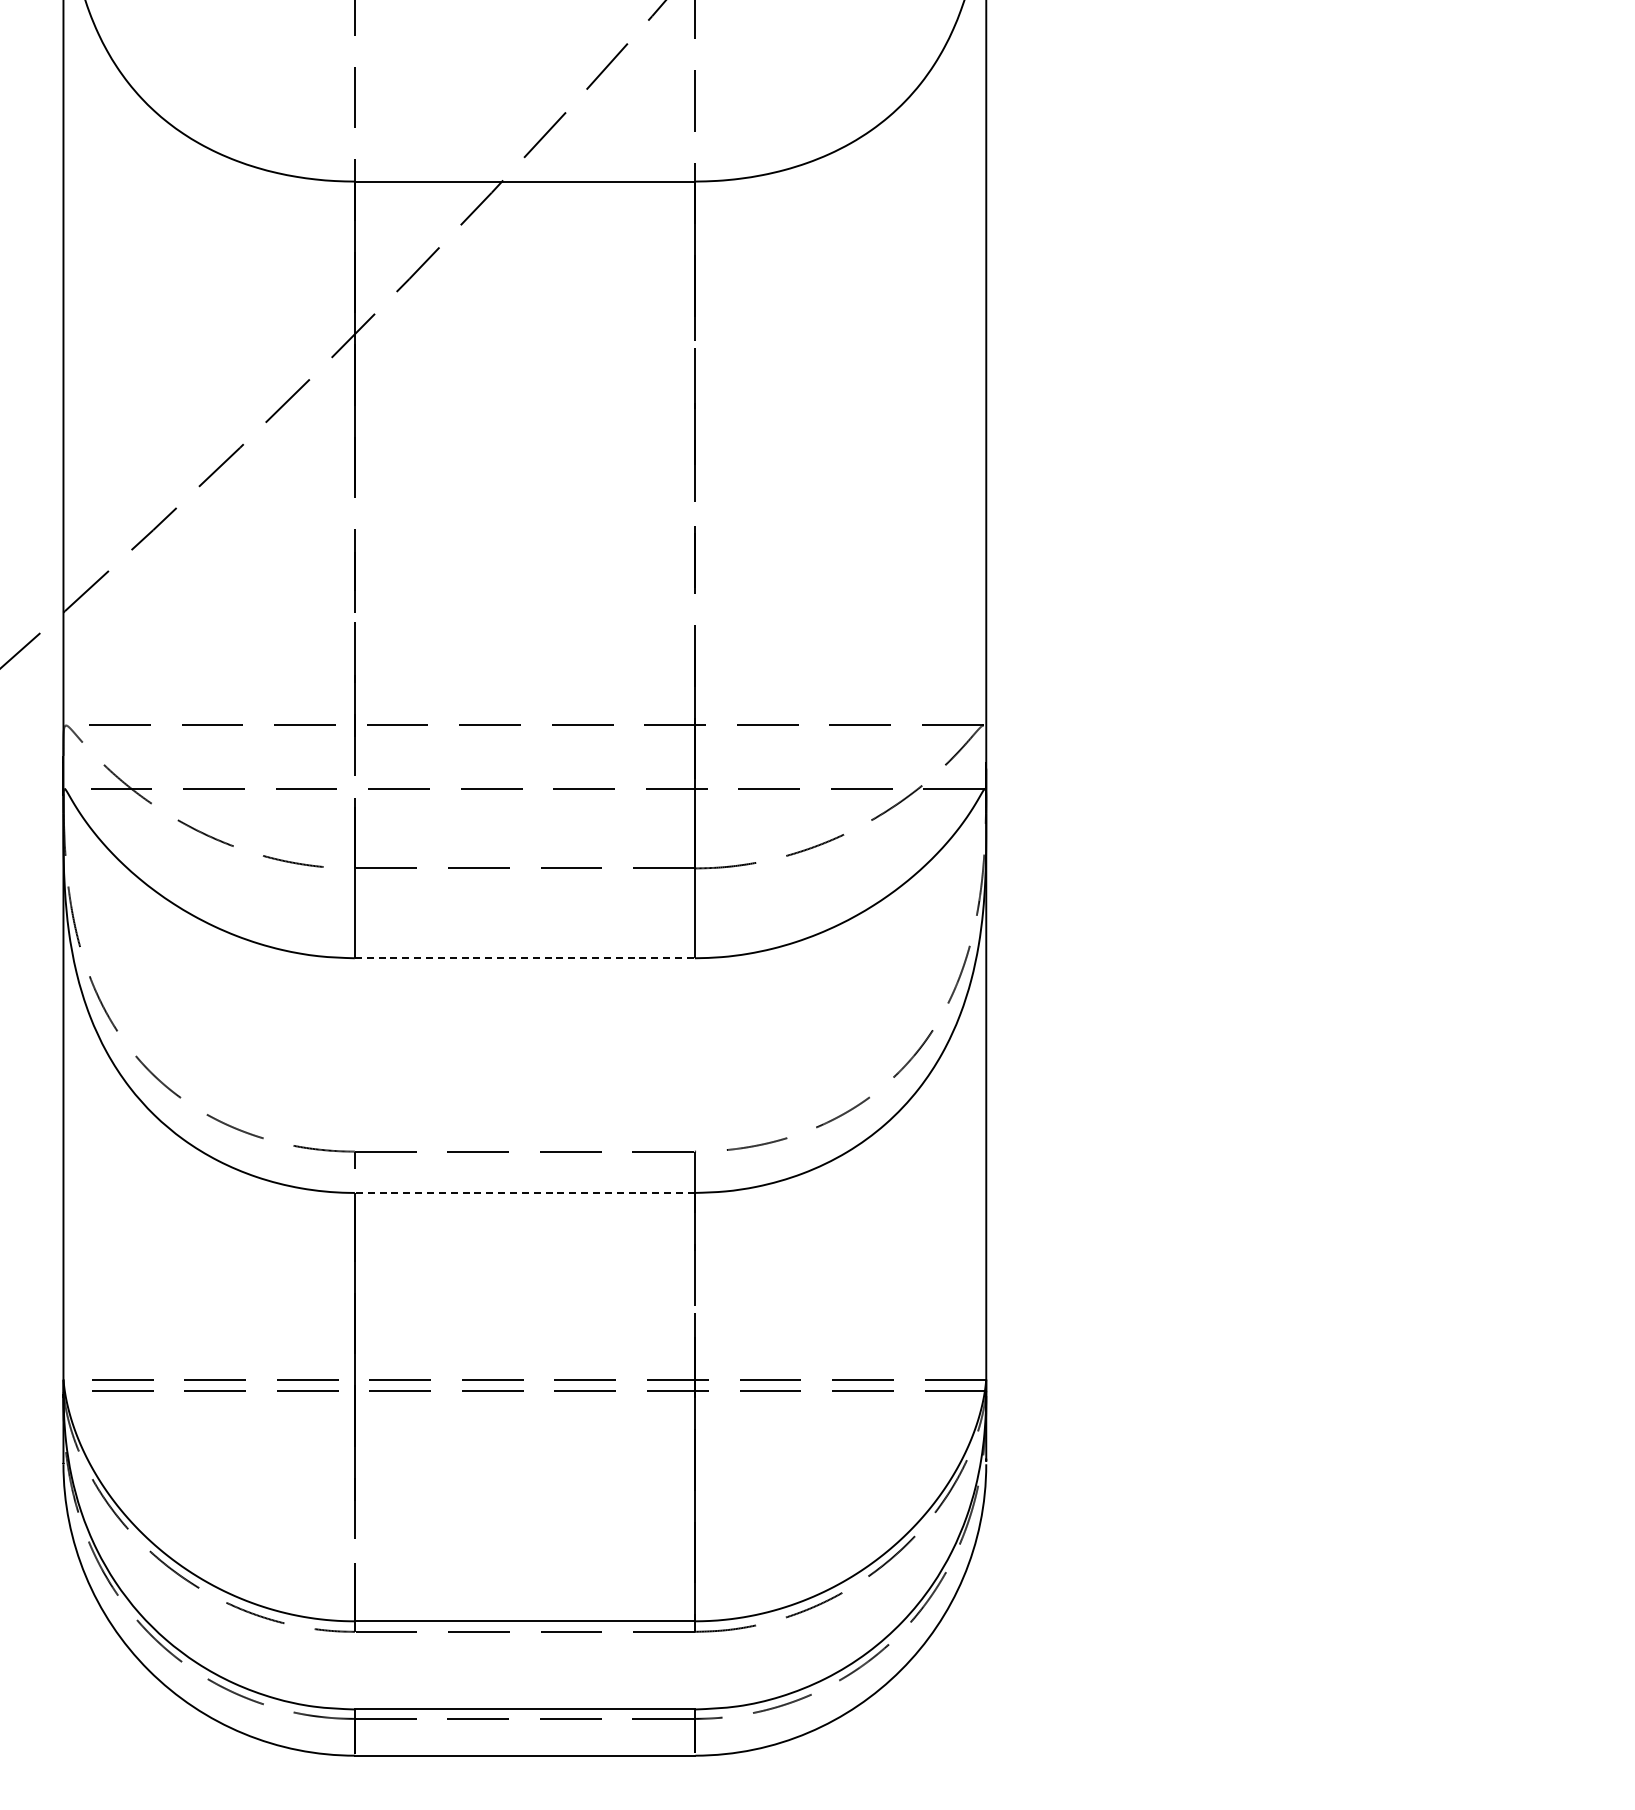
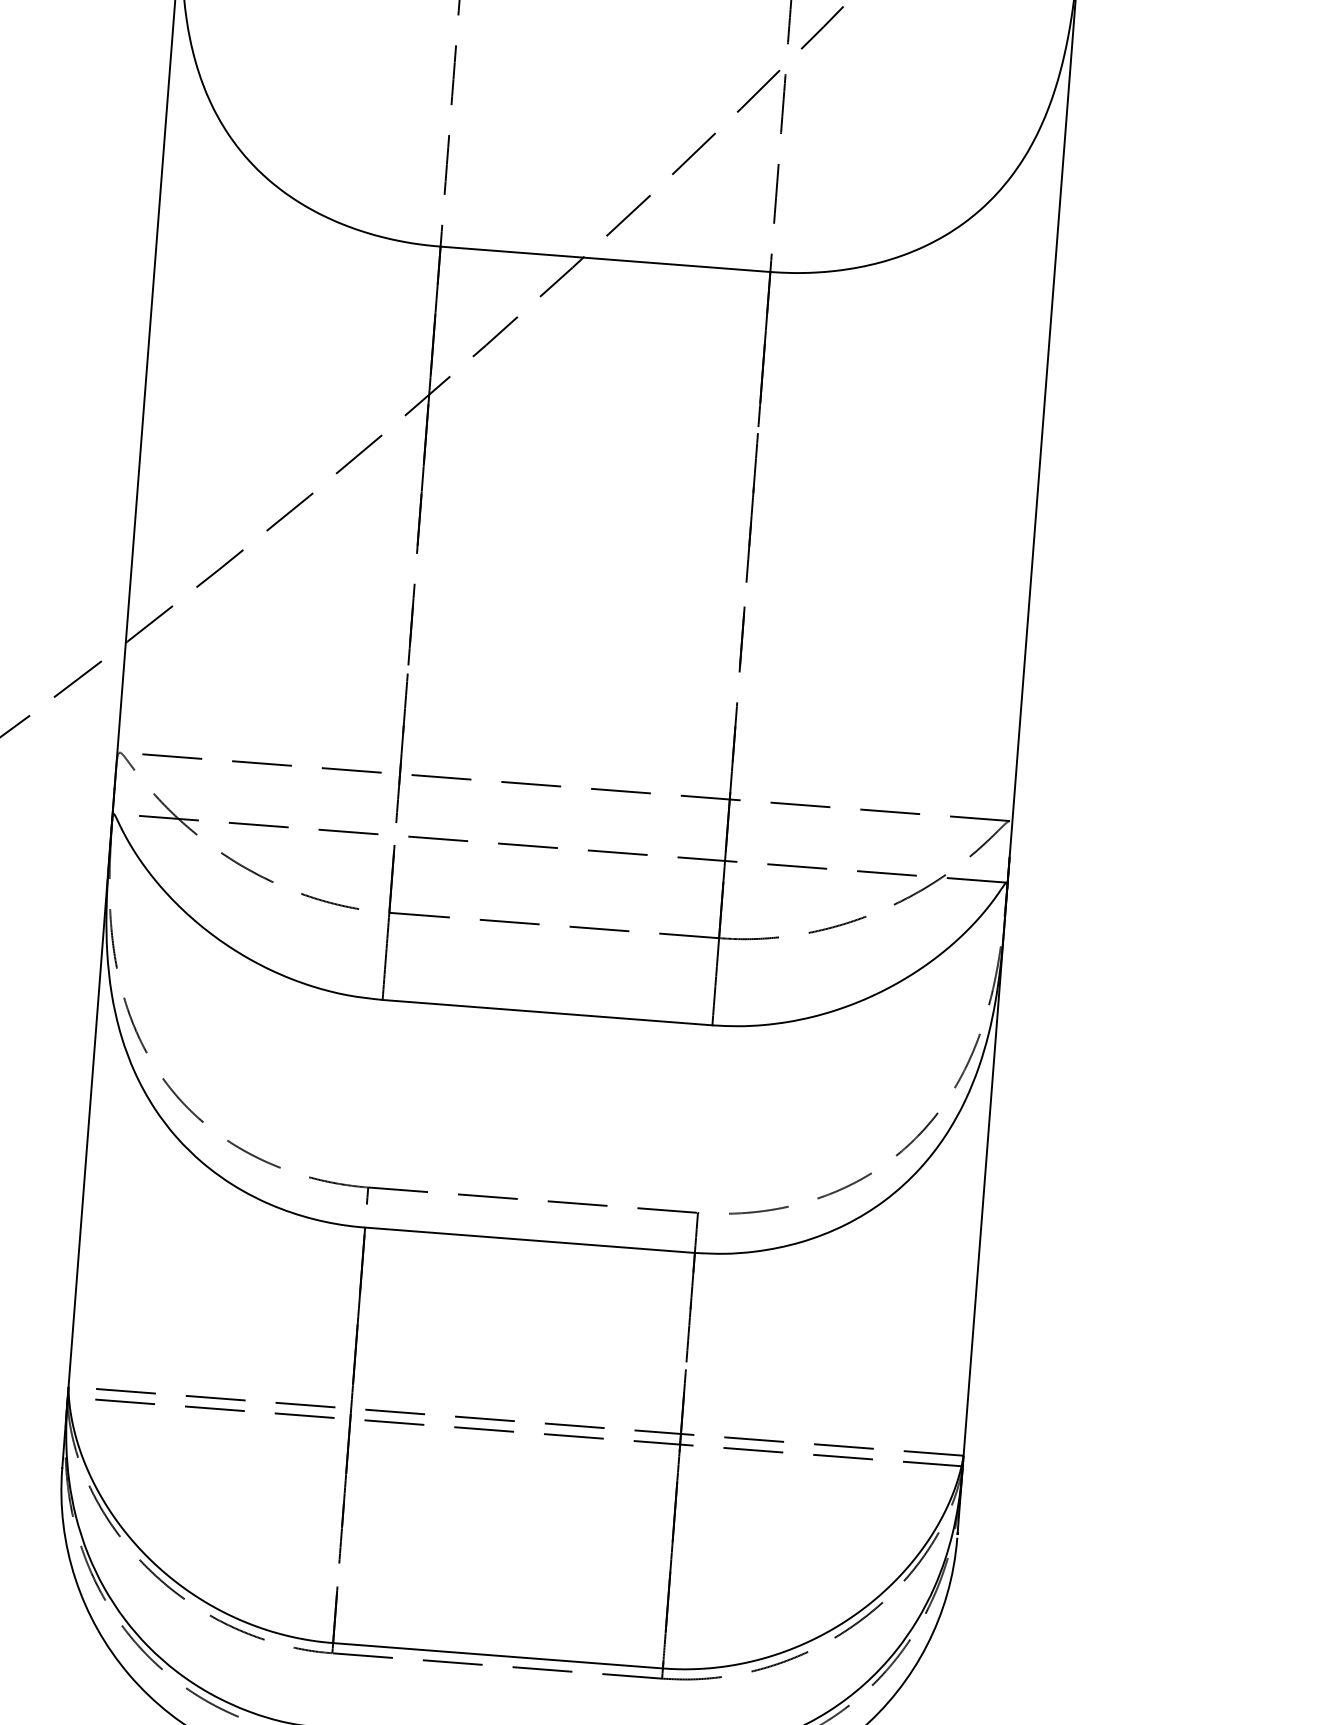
line: (524, 958) -> (547, 1012), dashed -> solid
line: (524, 1192) -> (529, 1239), dashed -> solid

